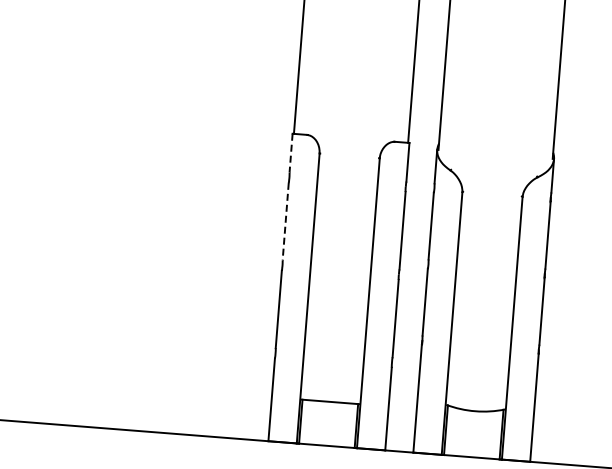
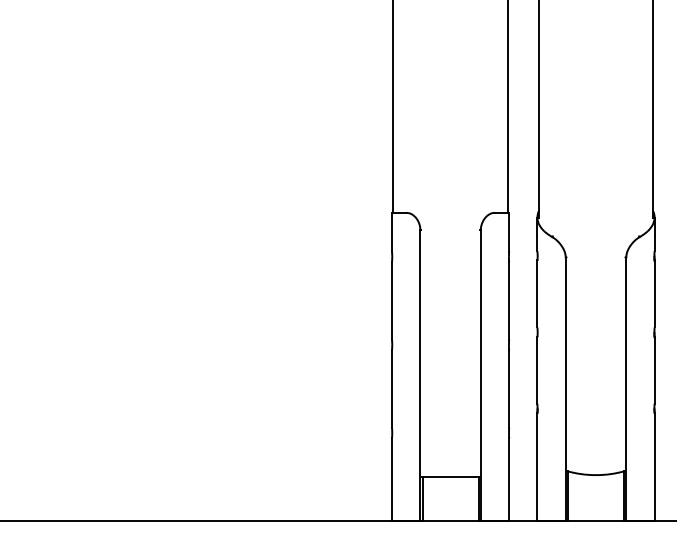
line: (290, 153) -> (391, 232), dashed -> solid
line: (285, 221) -> (391, 300), dashed -> solid

